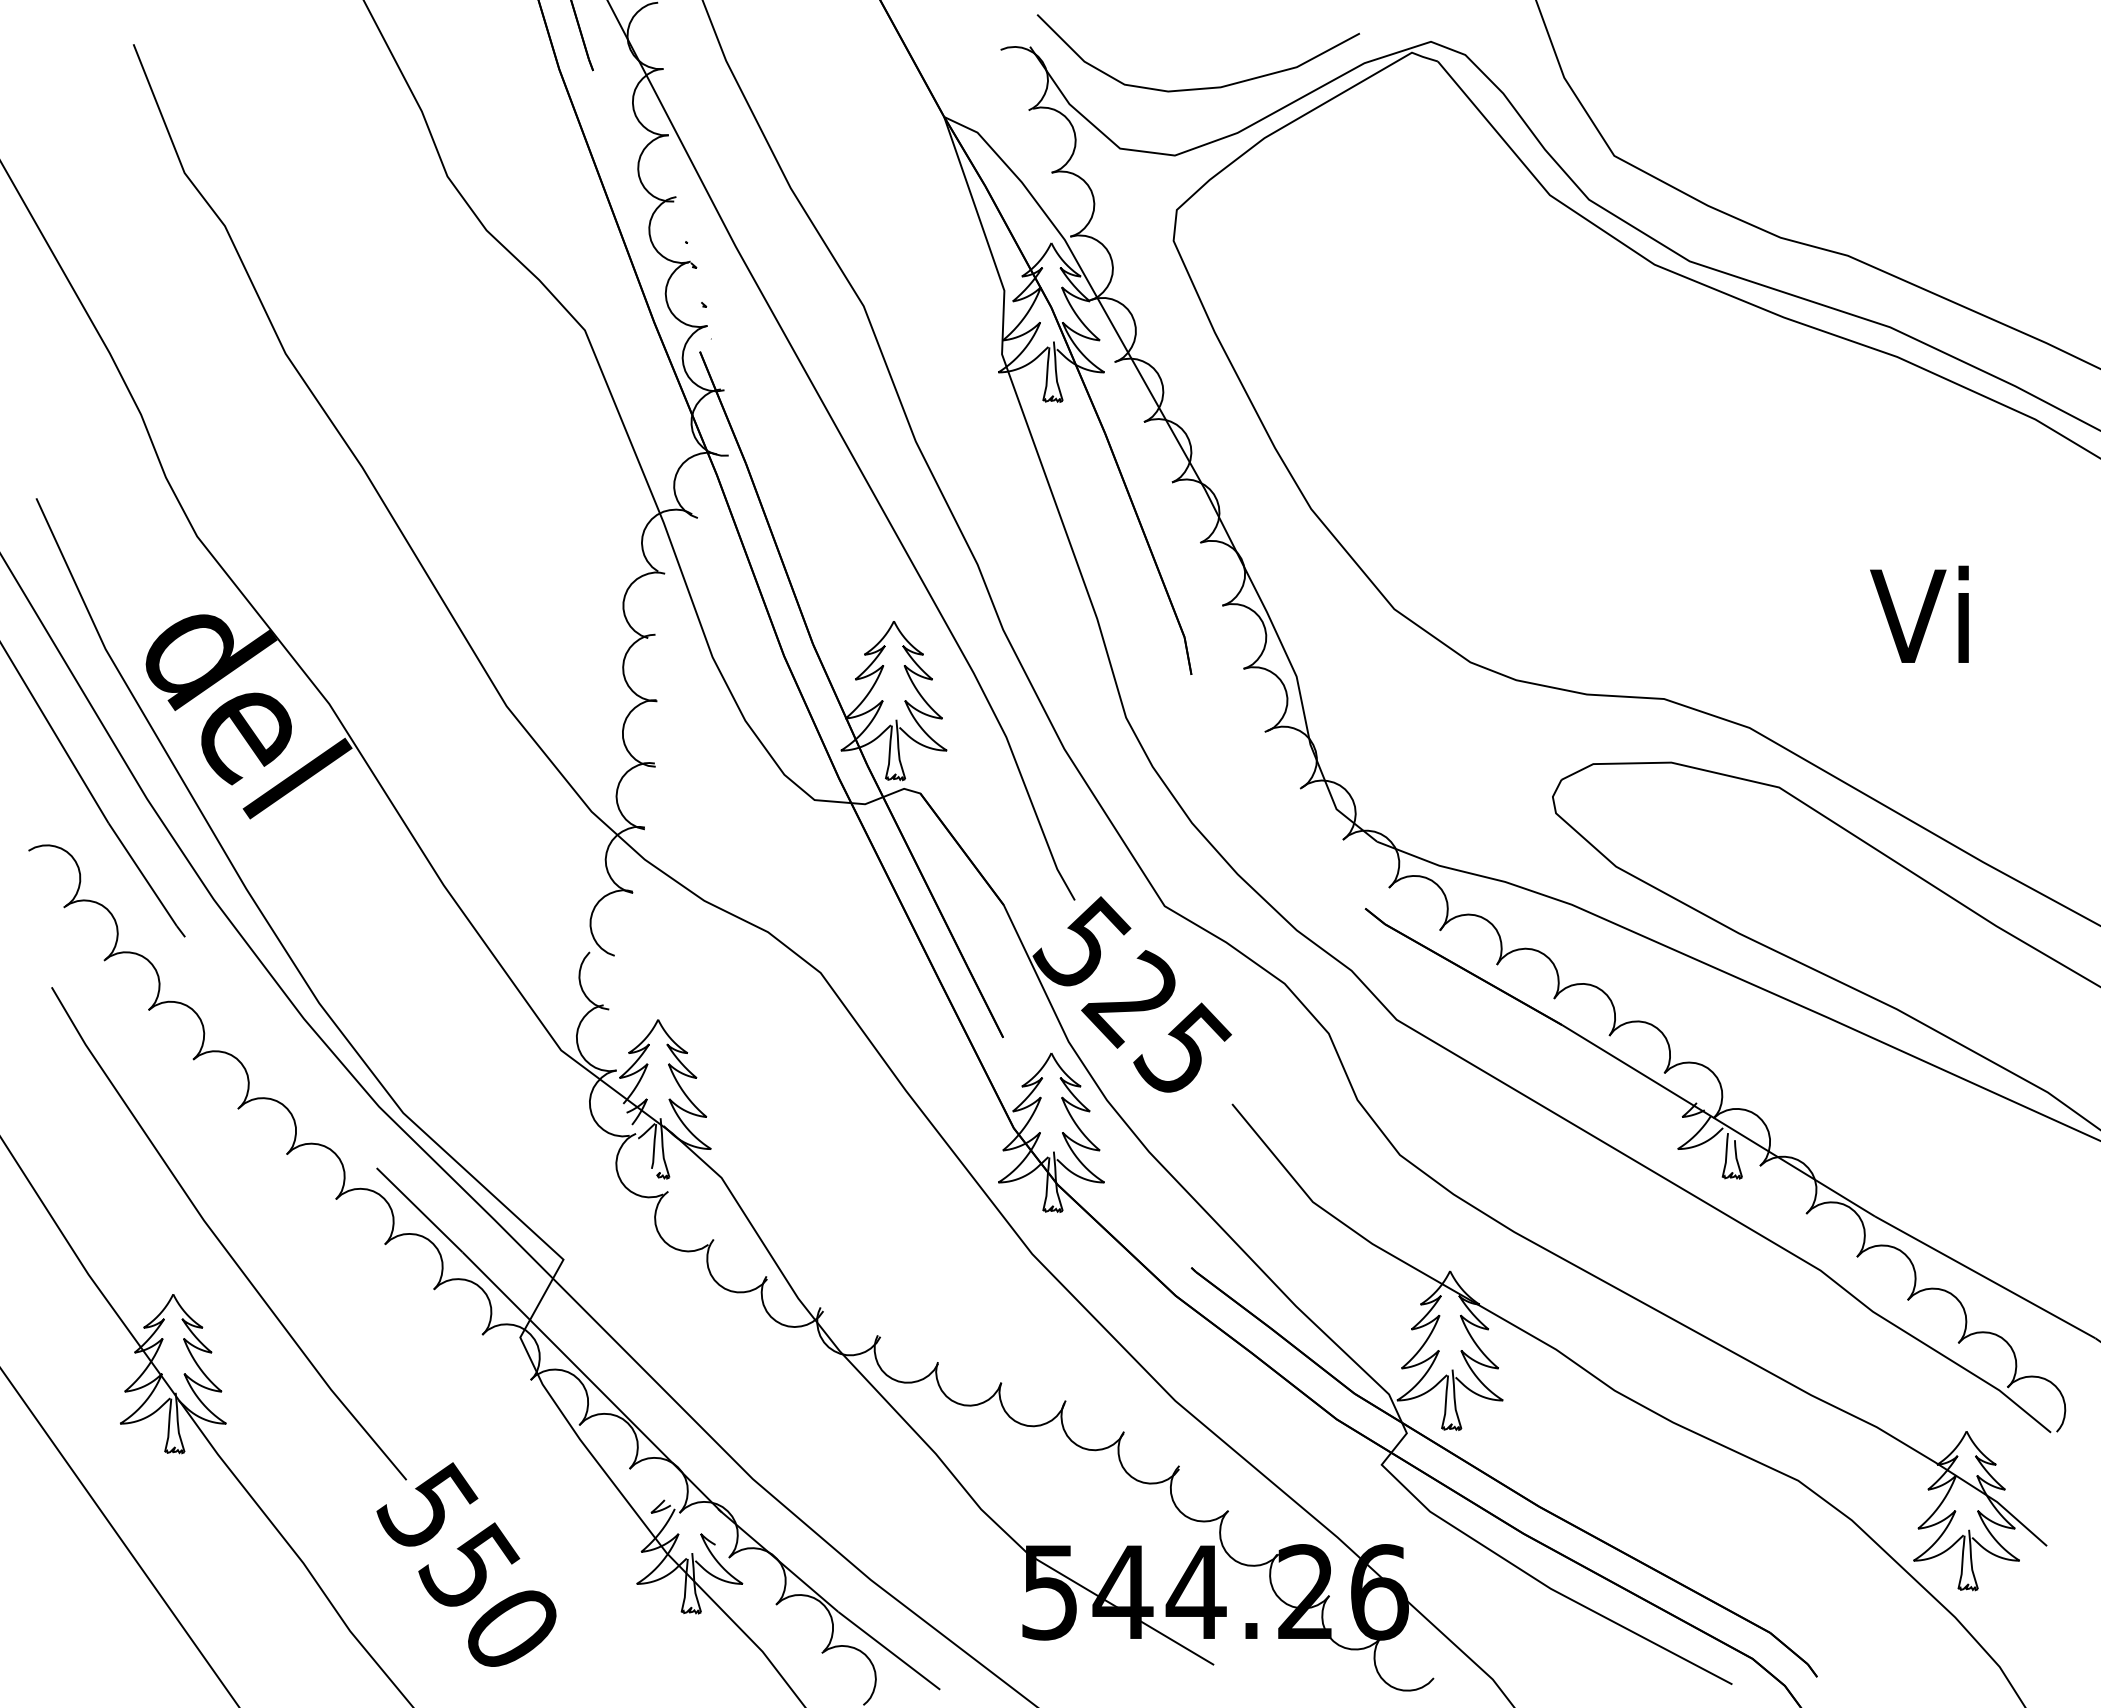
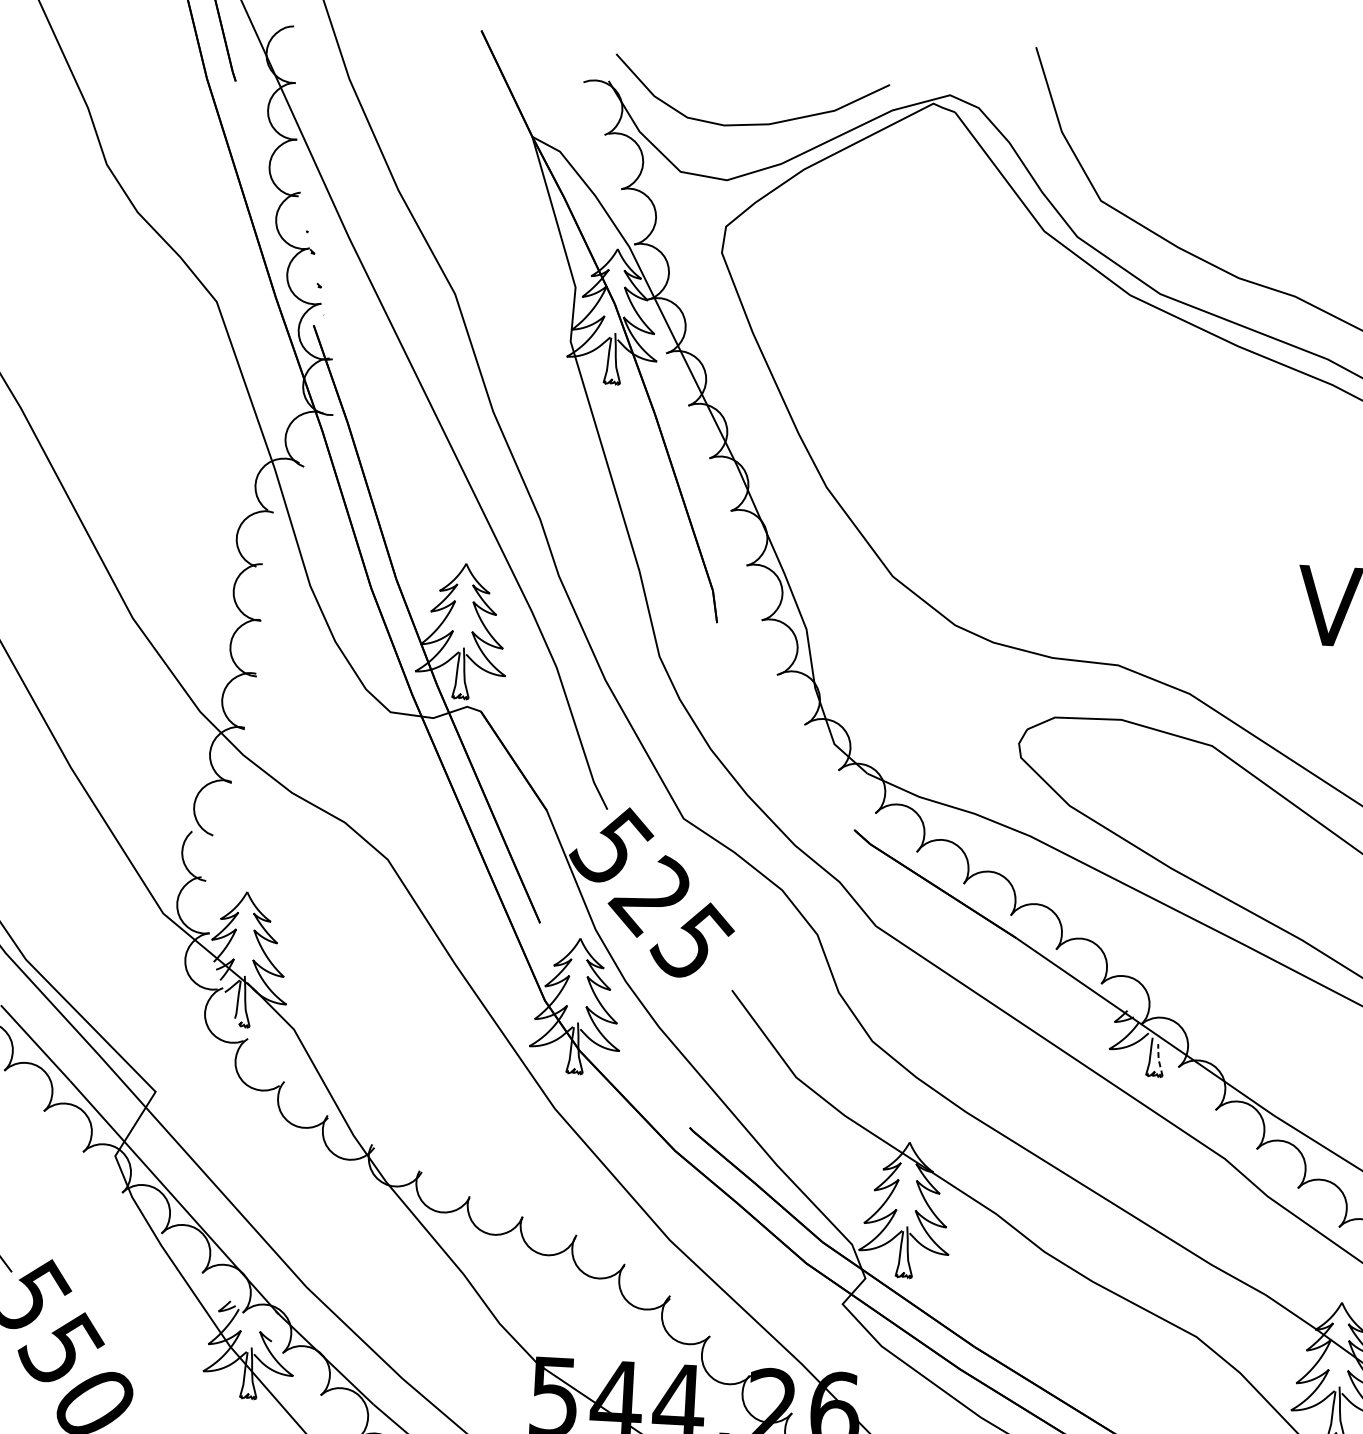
line: (1736, 1158) -> (1158, 1059), solid -> dashed

